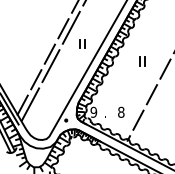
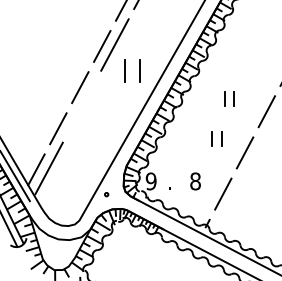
part: (82, 43) -> (132, 70), size x1.6
line: (50, 66) -> (81, 107), removed
part: (134, 86) -> (216, 139), added

